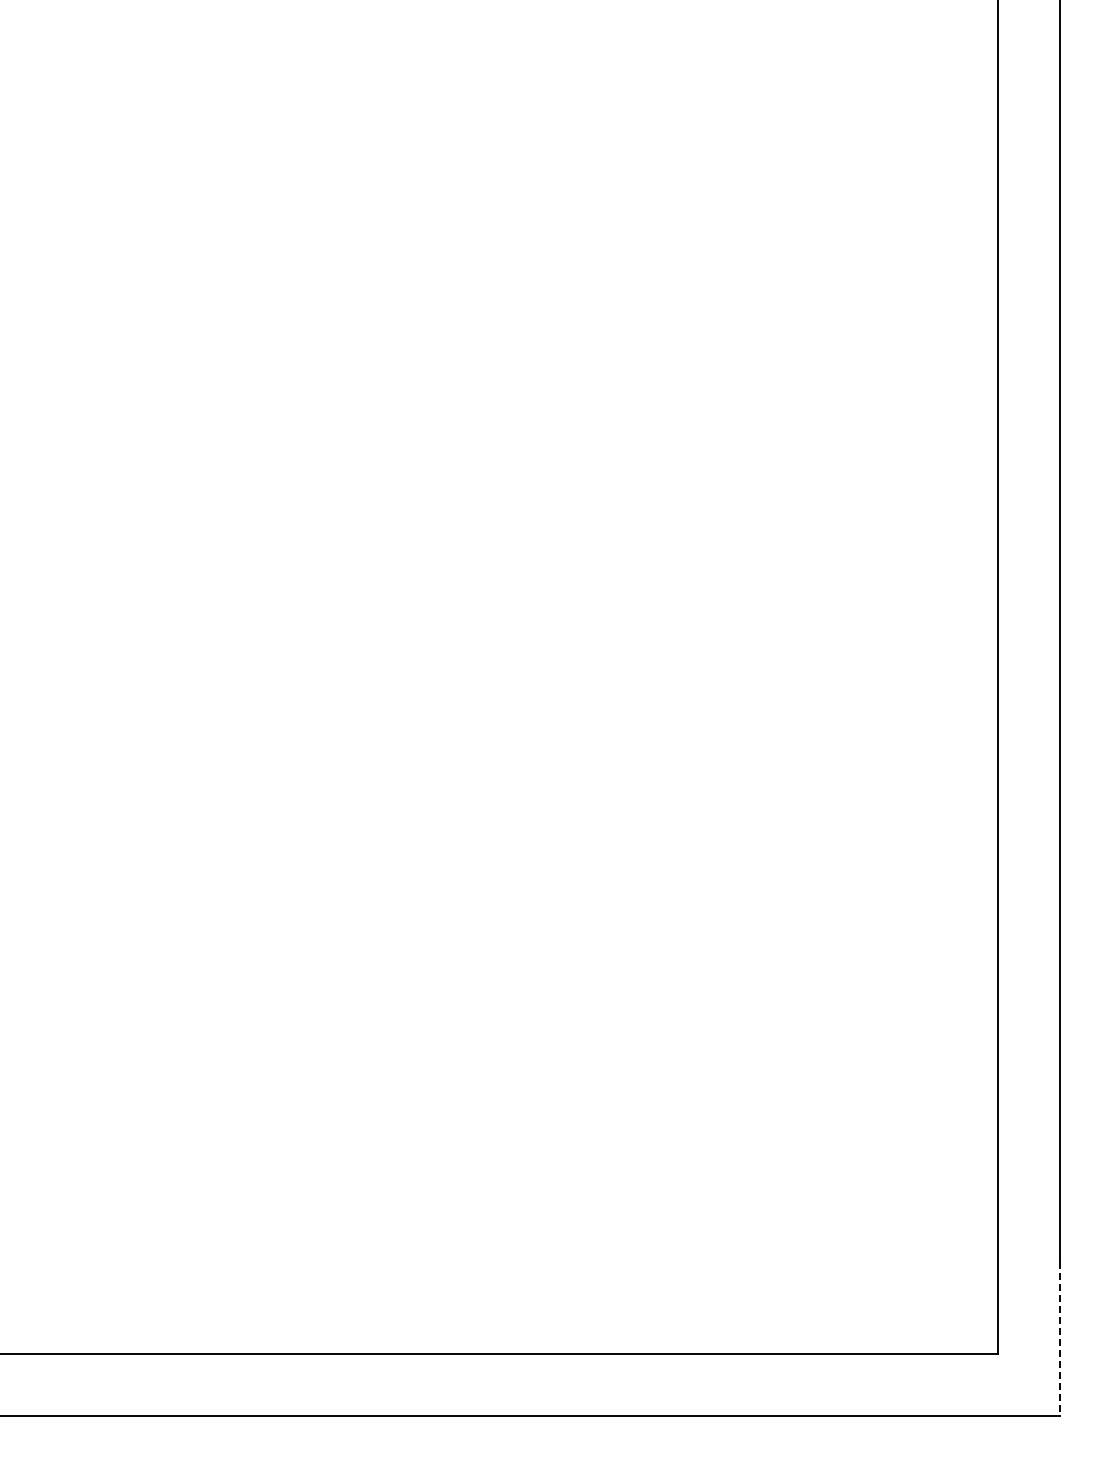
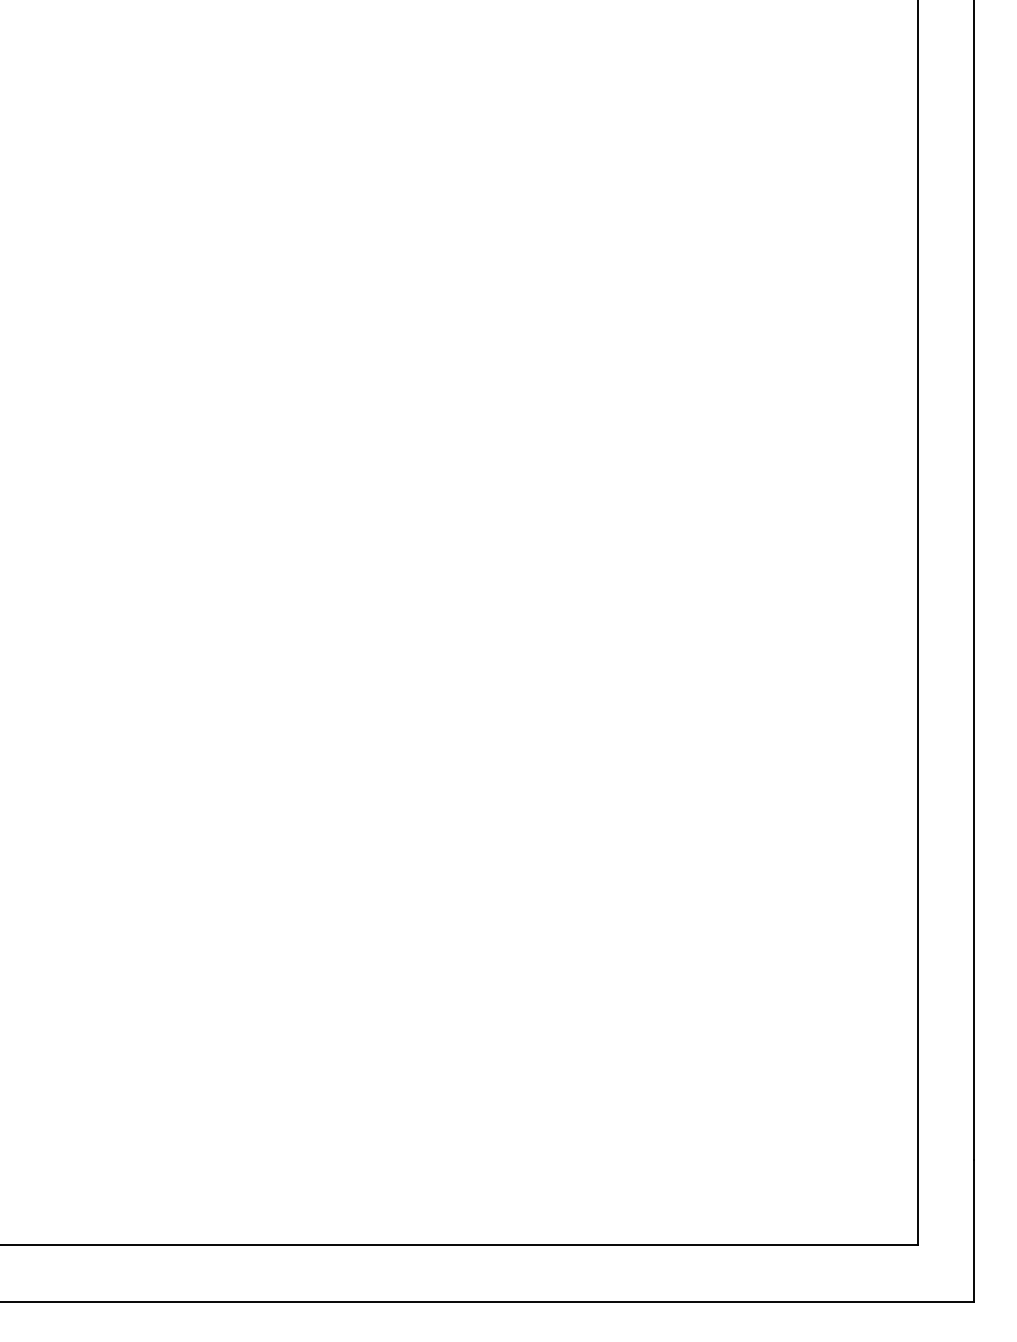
line: (1059, 1339) -> (974, 1231), dashed -> solid

